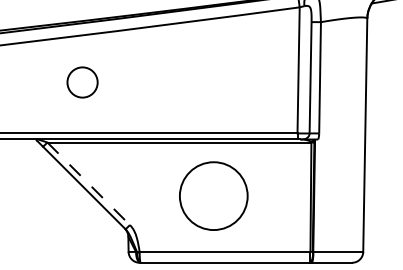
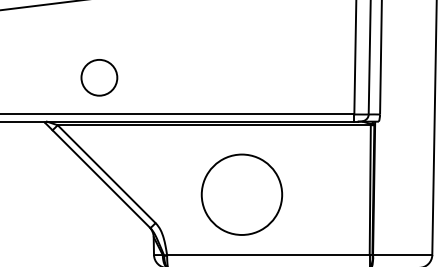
circle: (82, 82) -> (99, 77), moved
line: (89, 184) -> (107, 175), dashed -> solid
circle: (213, 195) -> (241, 194), moved

